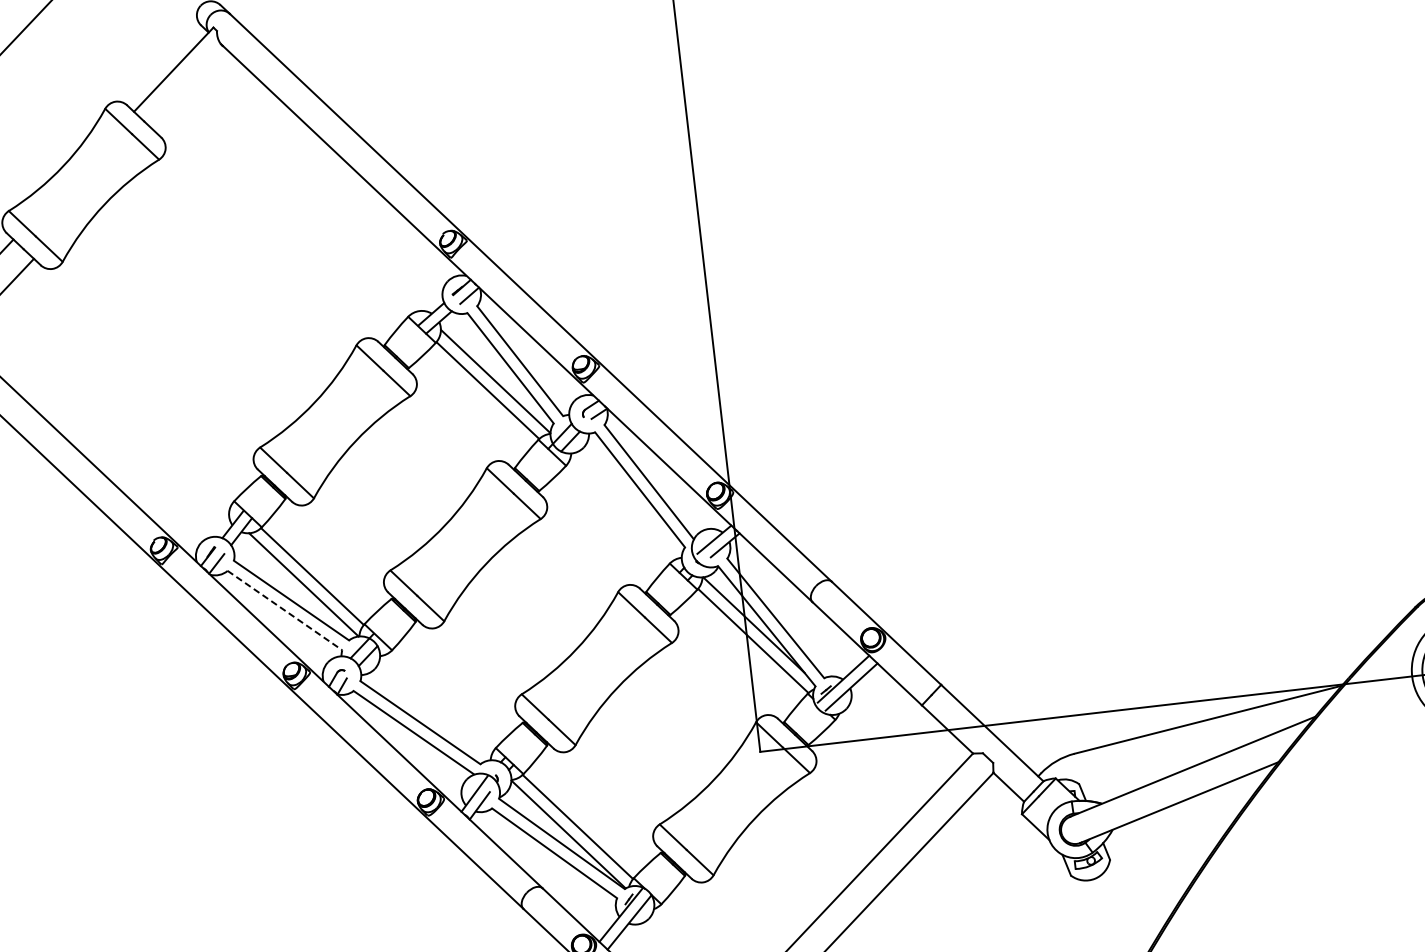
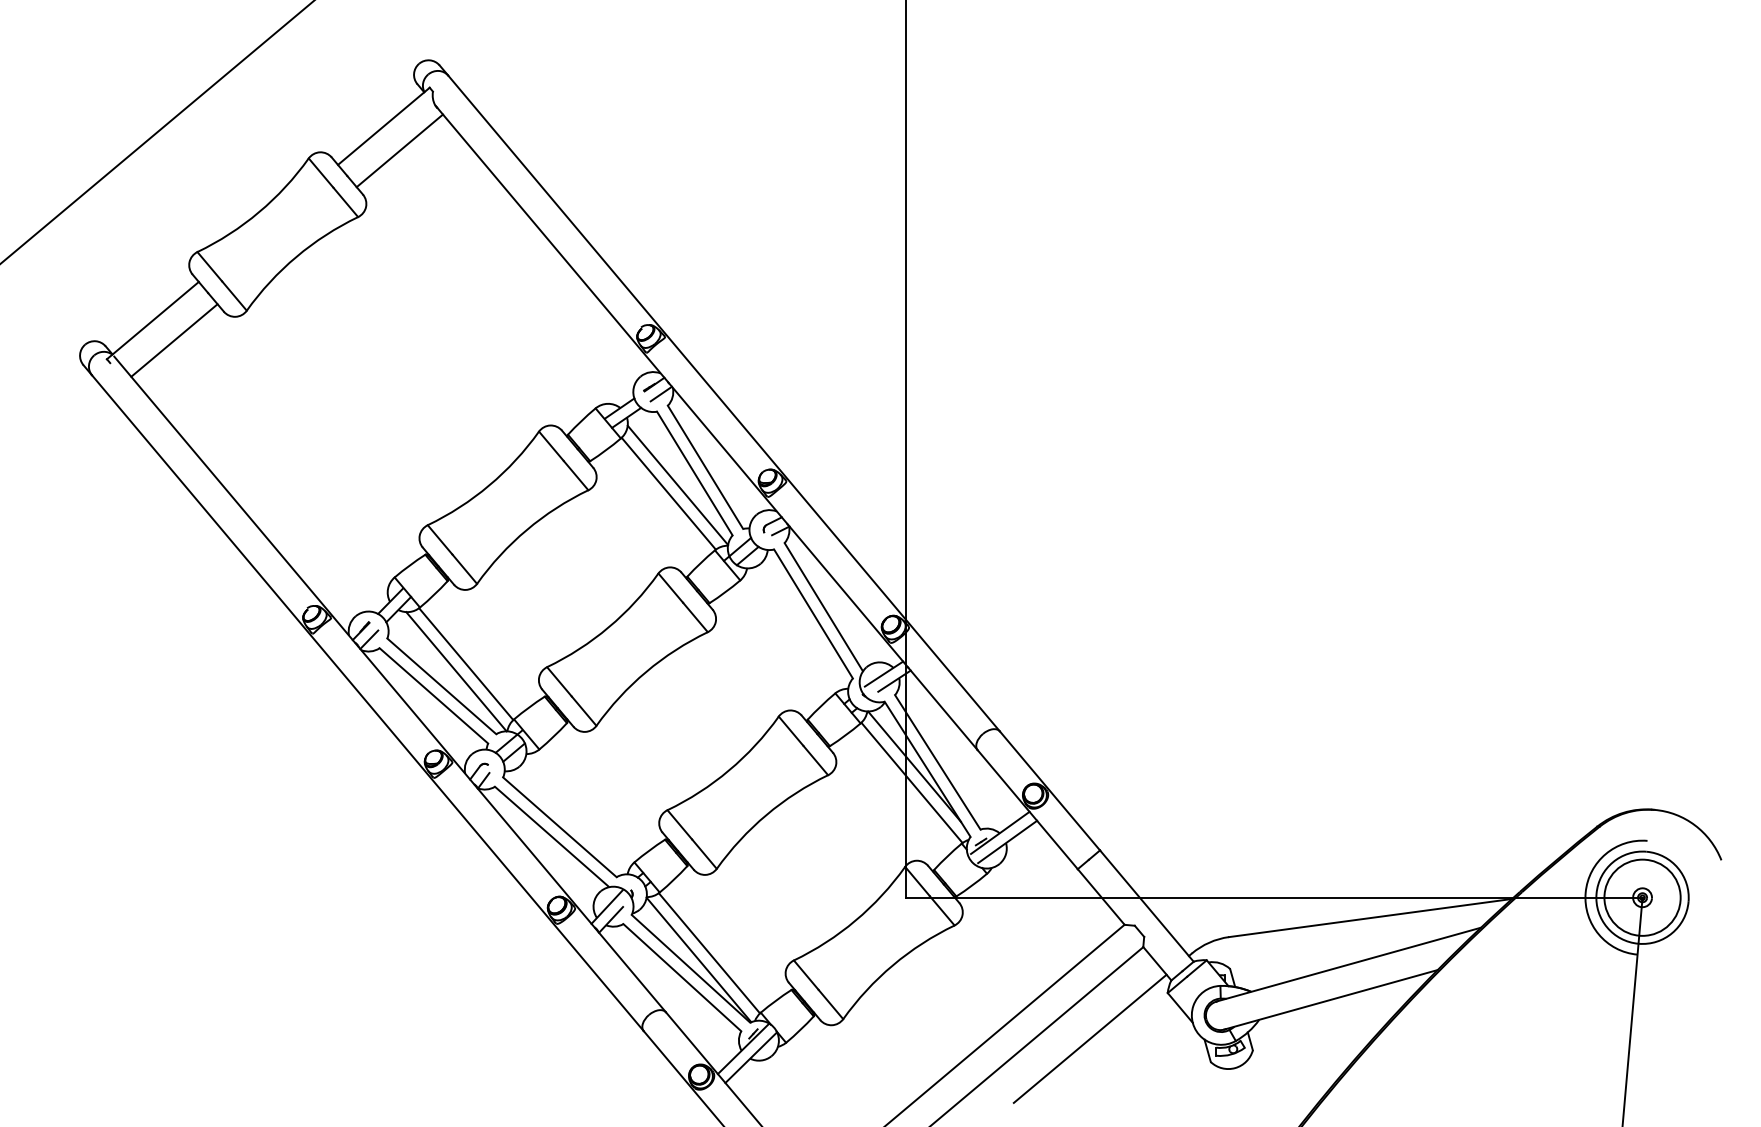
line: (191, 91) -> (399, 150), added
line: (285, 611) -> (434, 696), dashed -> solid
line: (951, 866) -> (1089, 1038), added

